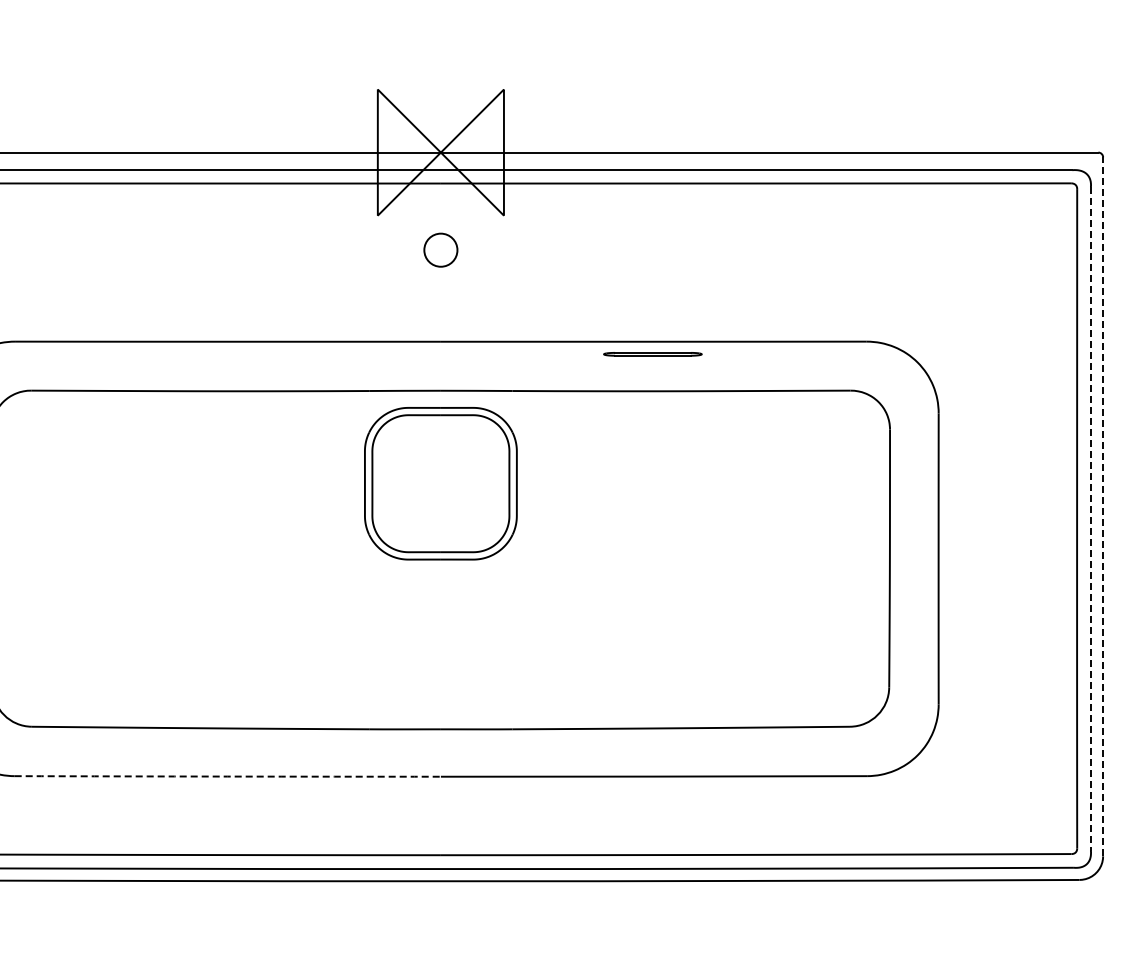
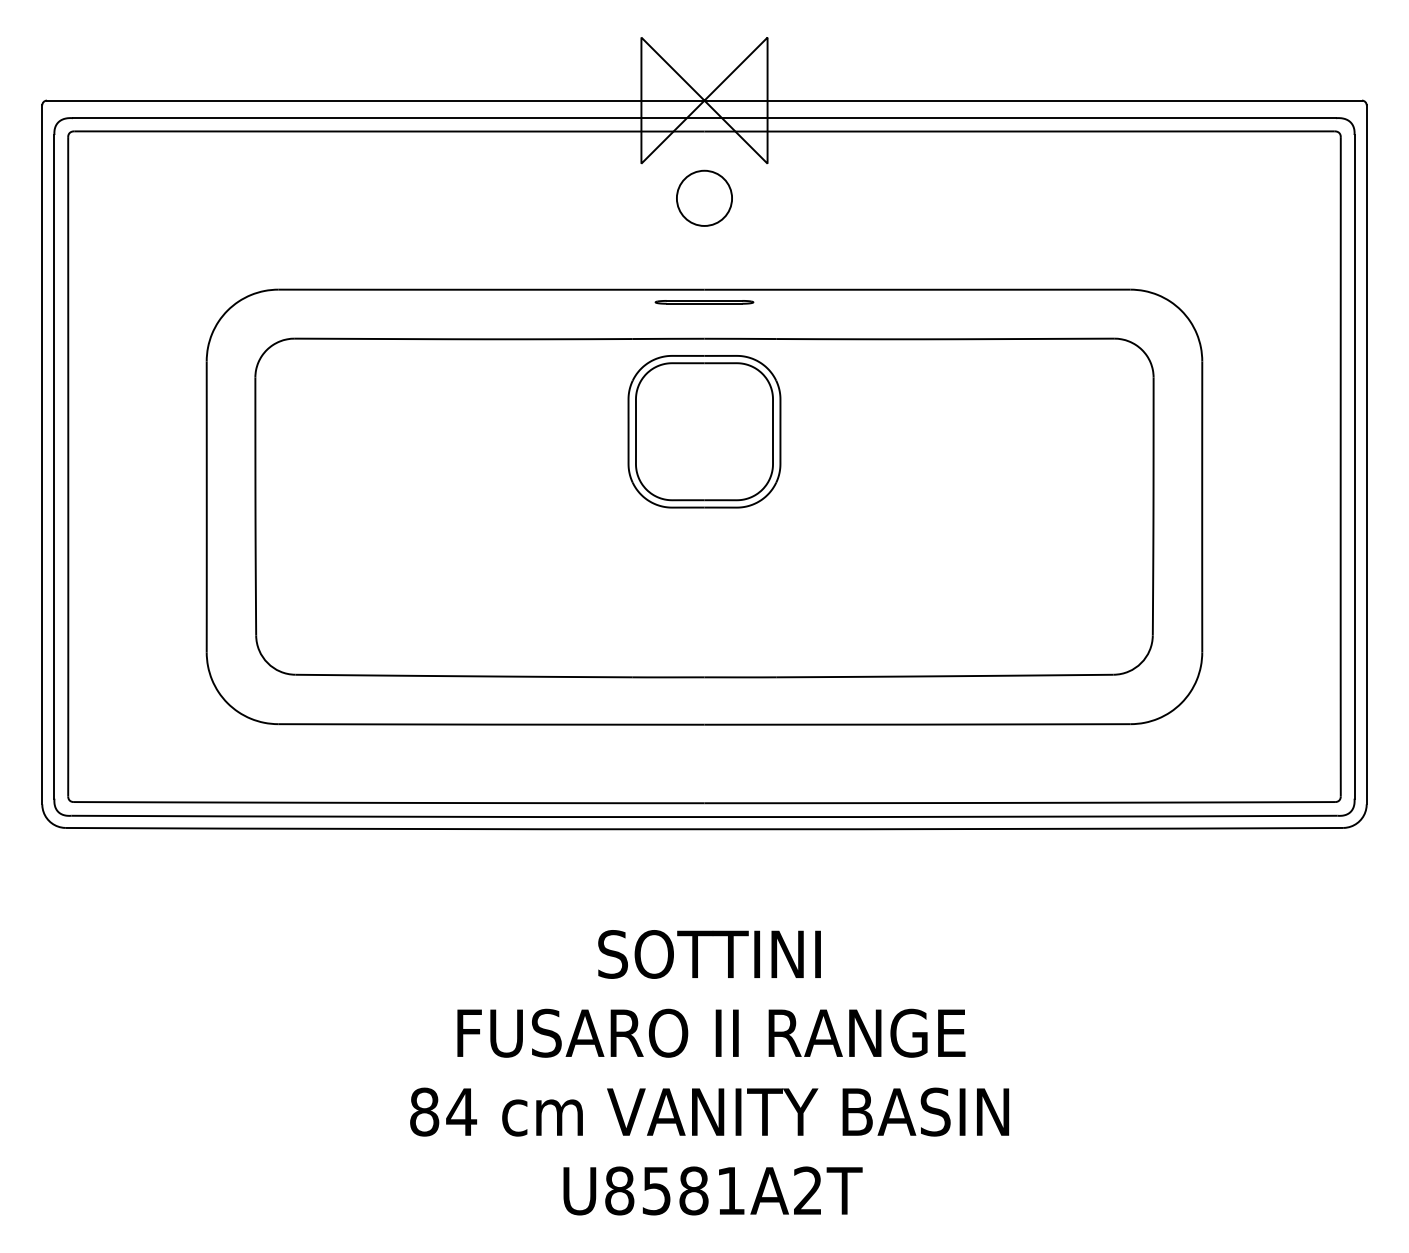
circle: (440, 249) -> (704, 197), size x1.67
line: (652, 353) -> (704, 301), moved
line: (1102, 506) -> (1366, 454), dashed -> solid
line: (1090, 518) -> (1354, 466), dashed -> solid
arc: (227, 776) -> (491, 724), dashed -> solid

